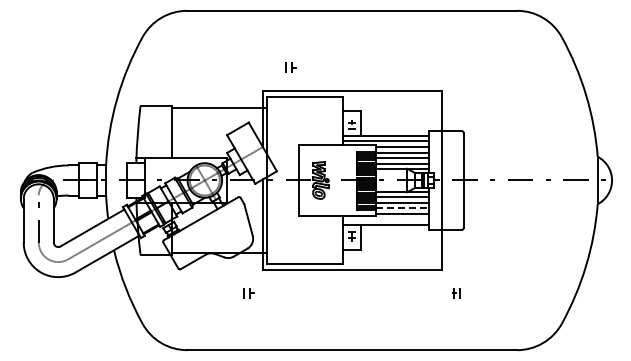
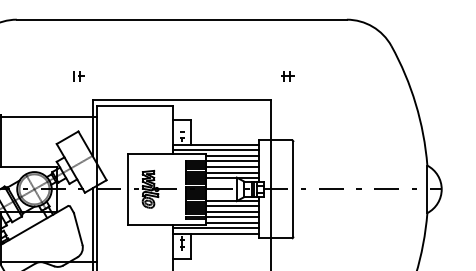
part: (290, 67) -> (78, 76), moved
part: (456, 67) -> (286, 76), added
line: (403, 208) -> (233, 217), dashed -> solid
line: (386, 219) -> (216, 228), added

